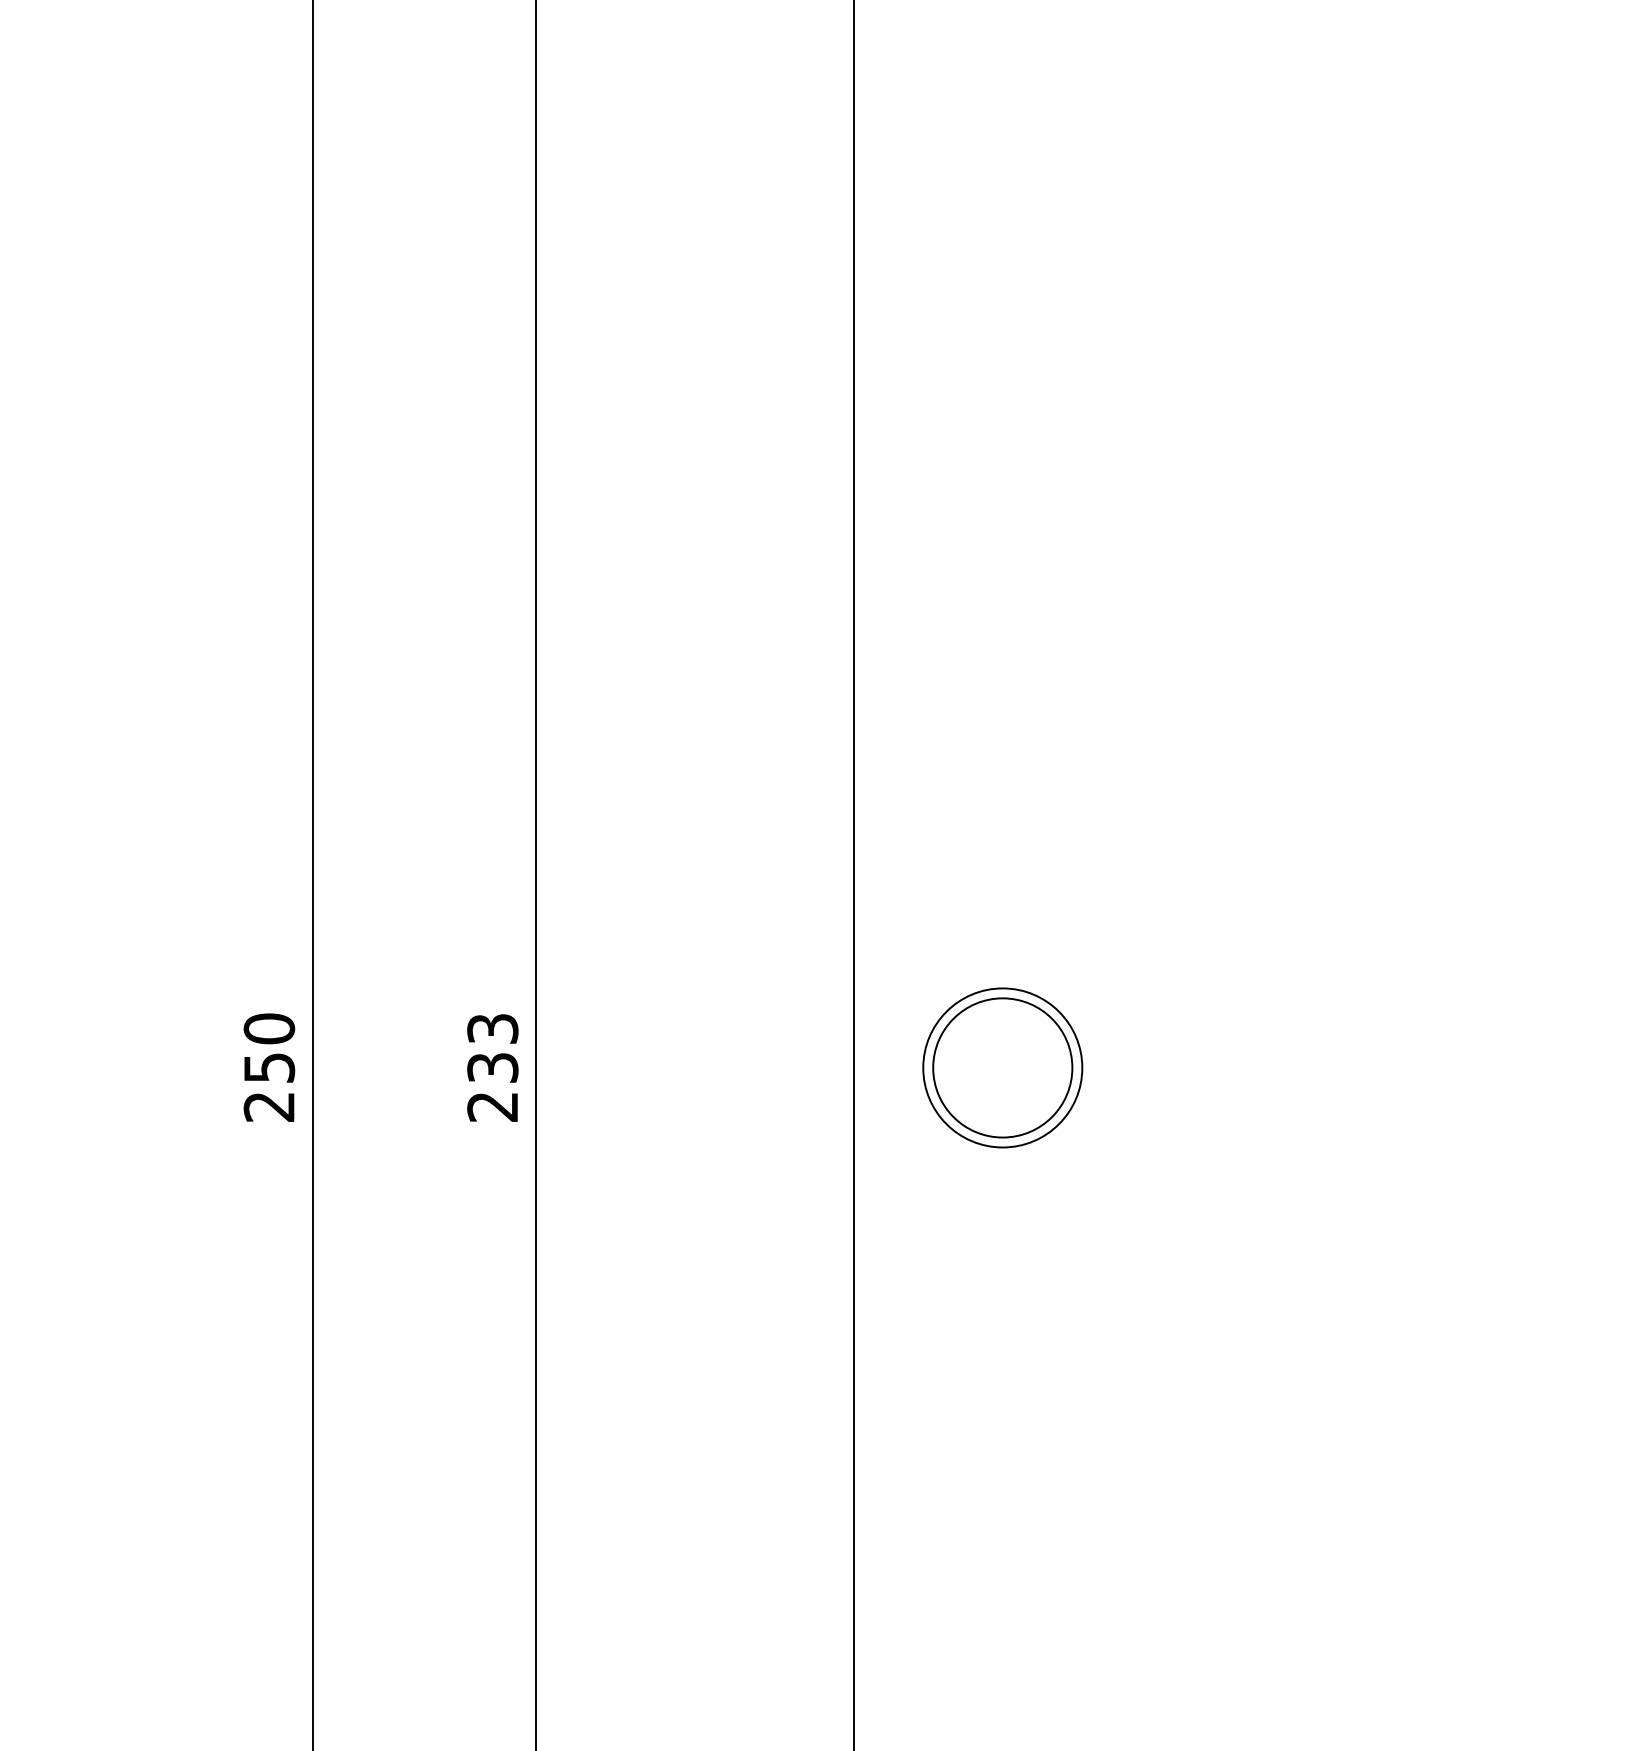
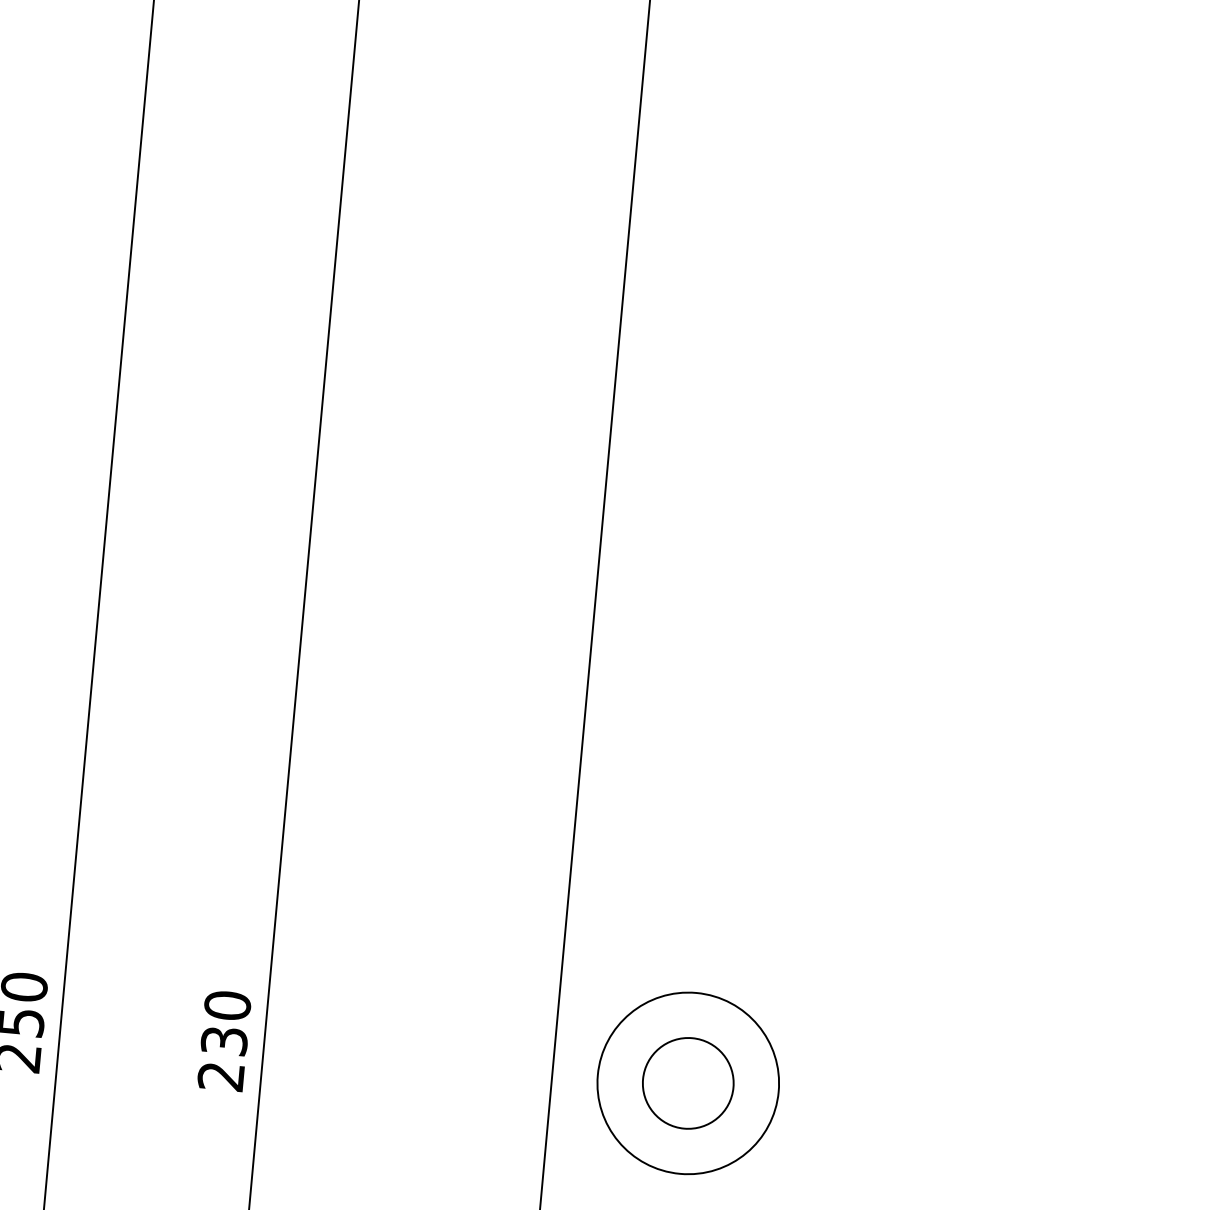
text: (492, 1028) -> (227, 1005), 233 -> 230
circle: (1002, 1067) -> (688, 1082), size x0.62
circle: (1002, 1067) -> (688, 1082), size x1.43

